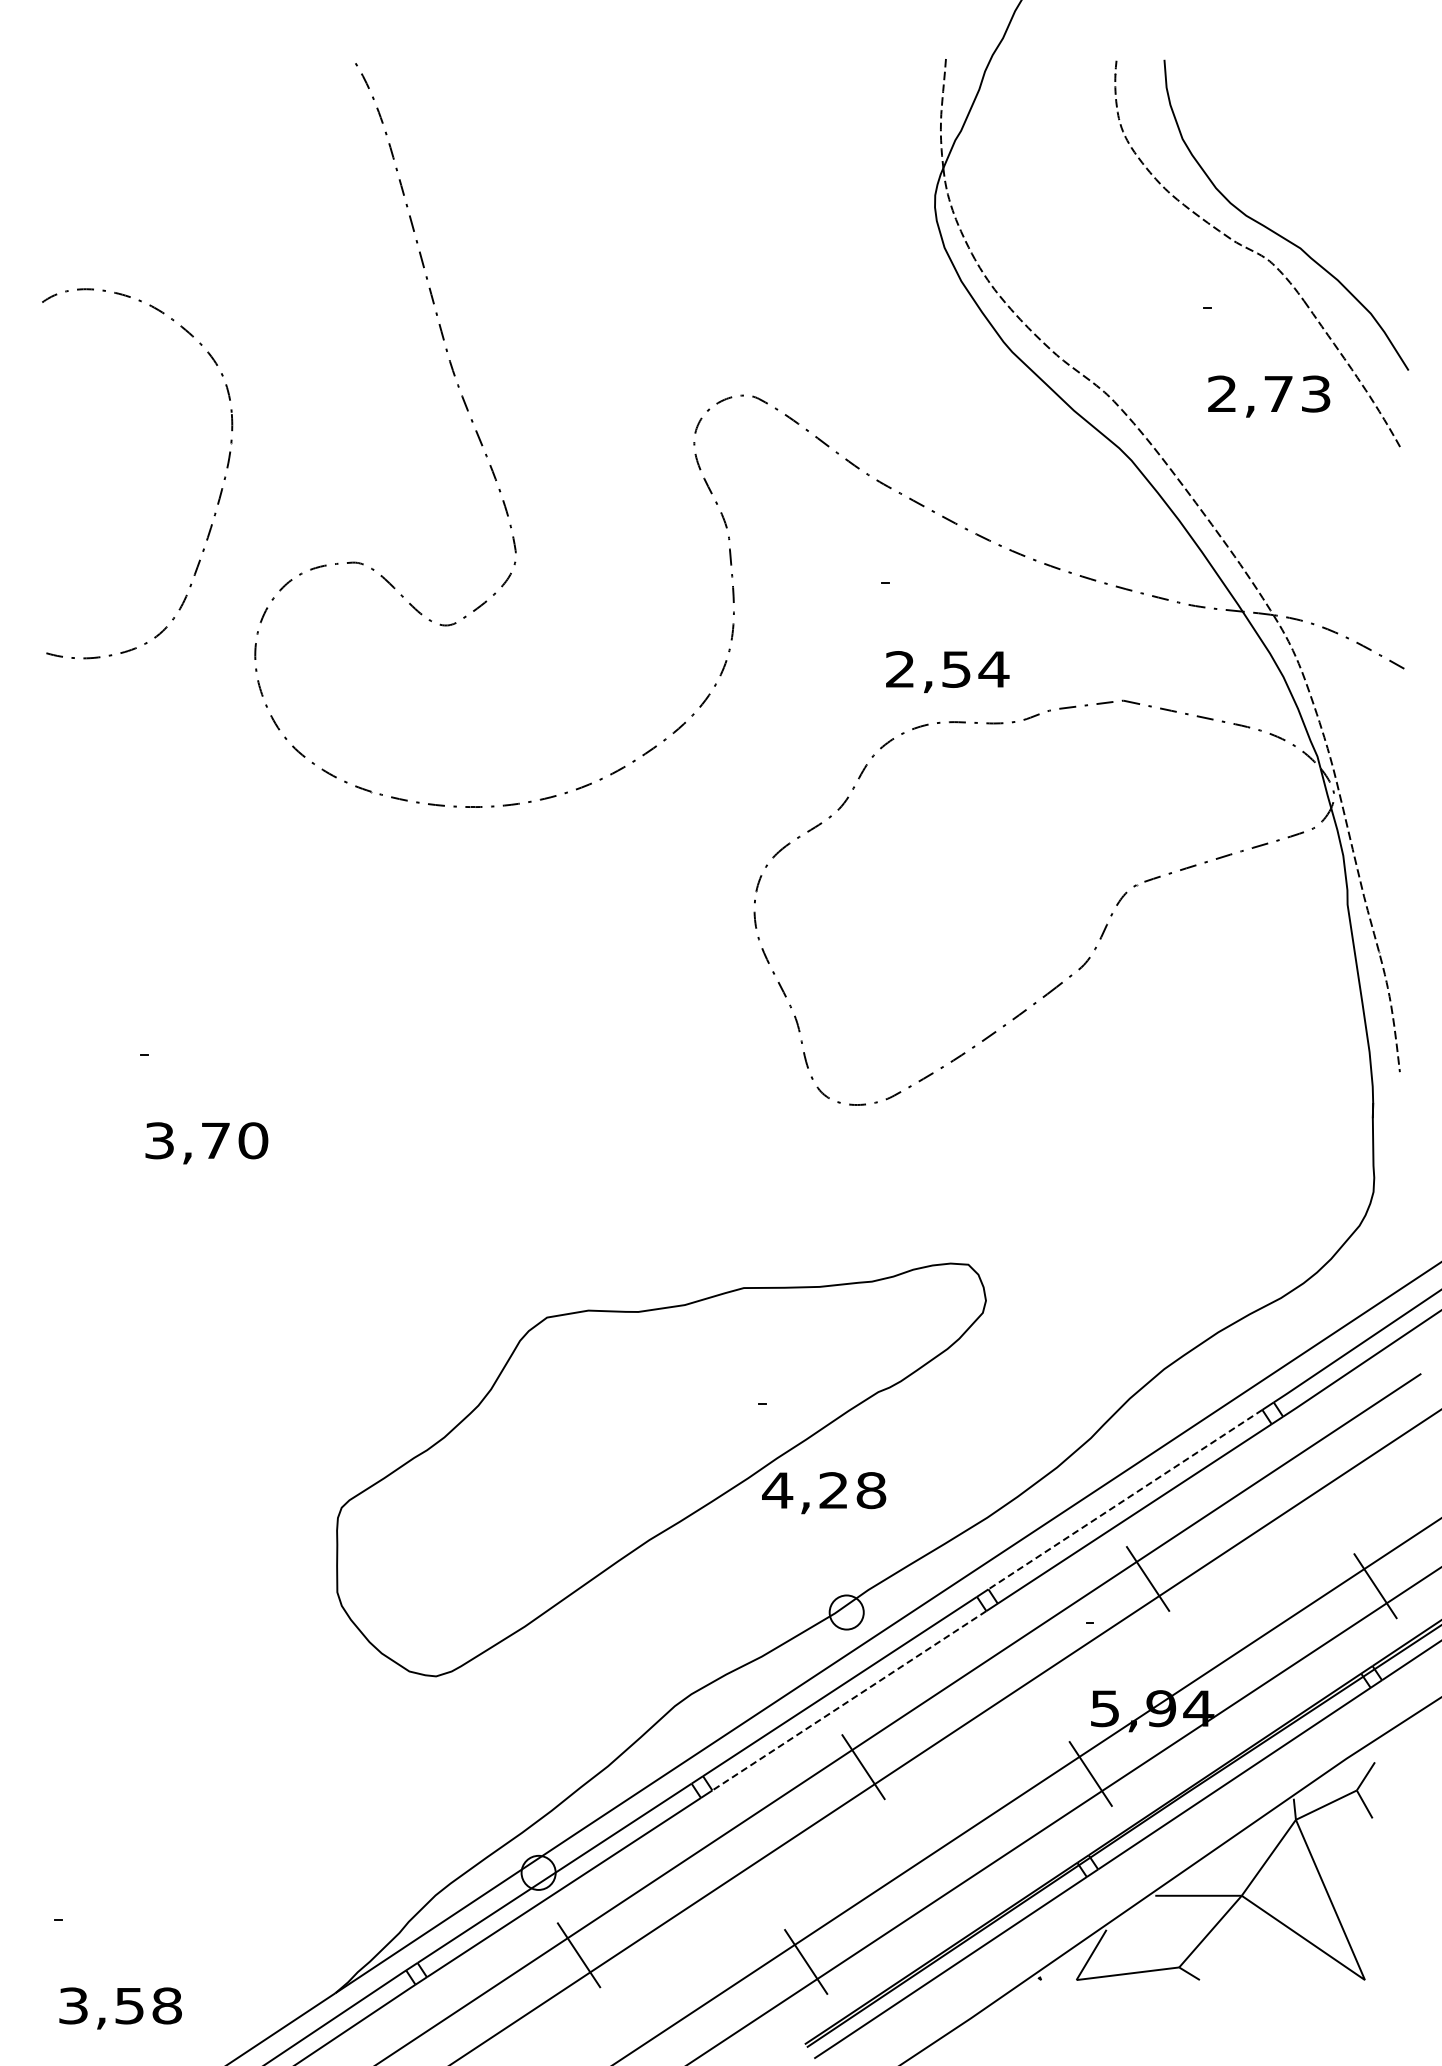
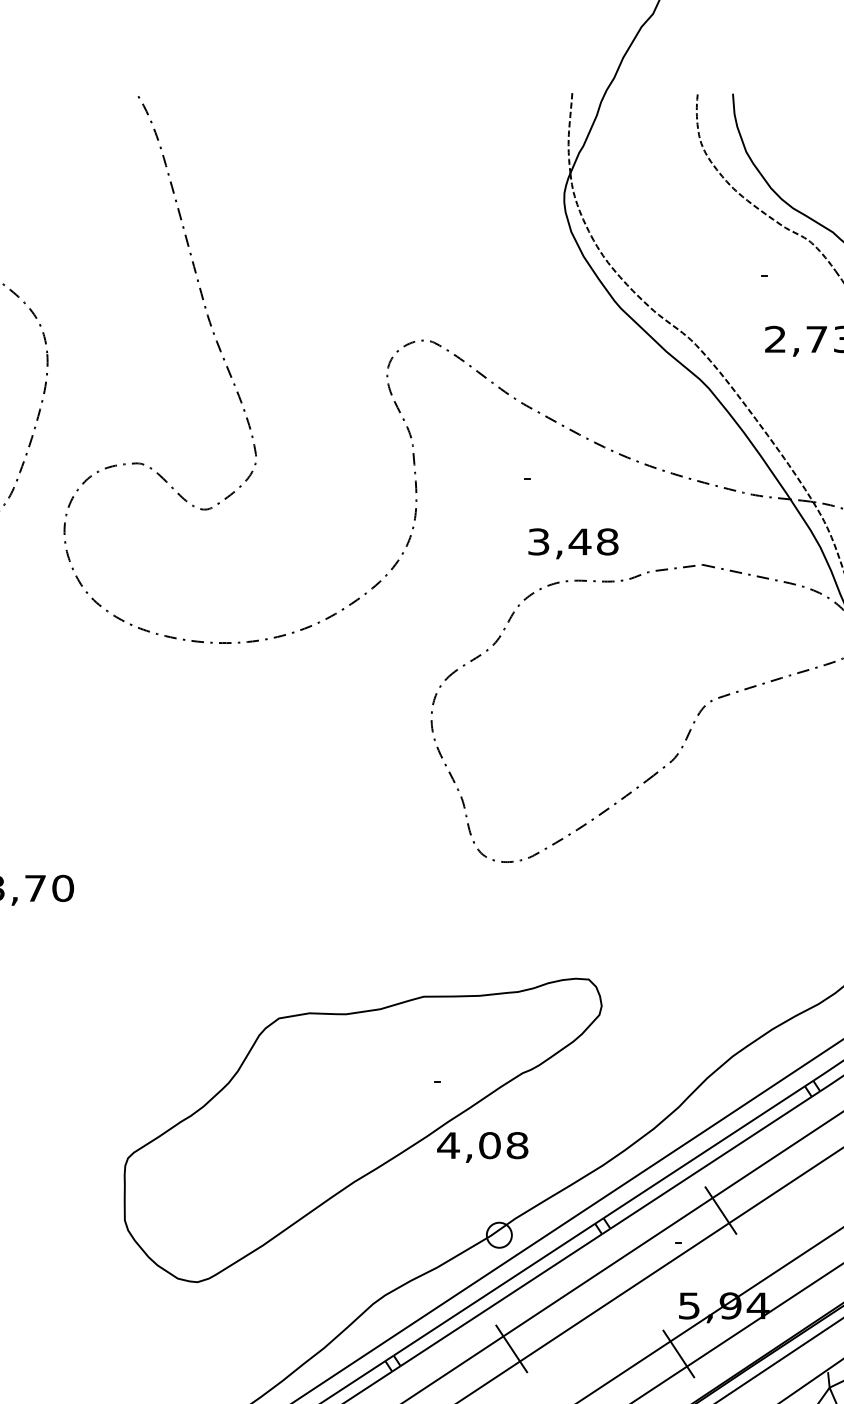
text: (947, 669) -> (573, 541), 2,54 -> 3,48
text: (833, 1490) -> (489, 1145), 4,28 -> 4,08
line: (1125, 1499) -> (704, 1152), dashed -> solid
line: (848, 1701) -> (500, 1300), dashed -> solid

